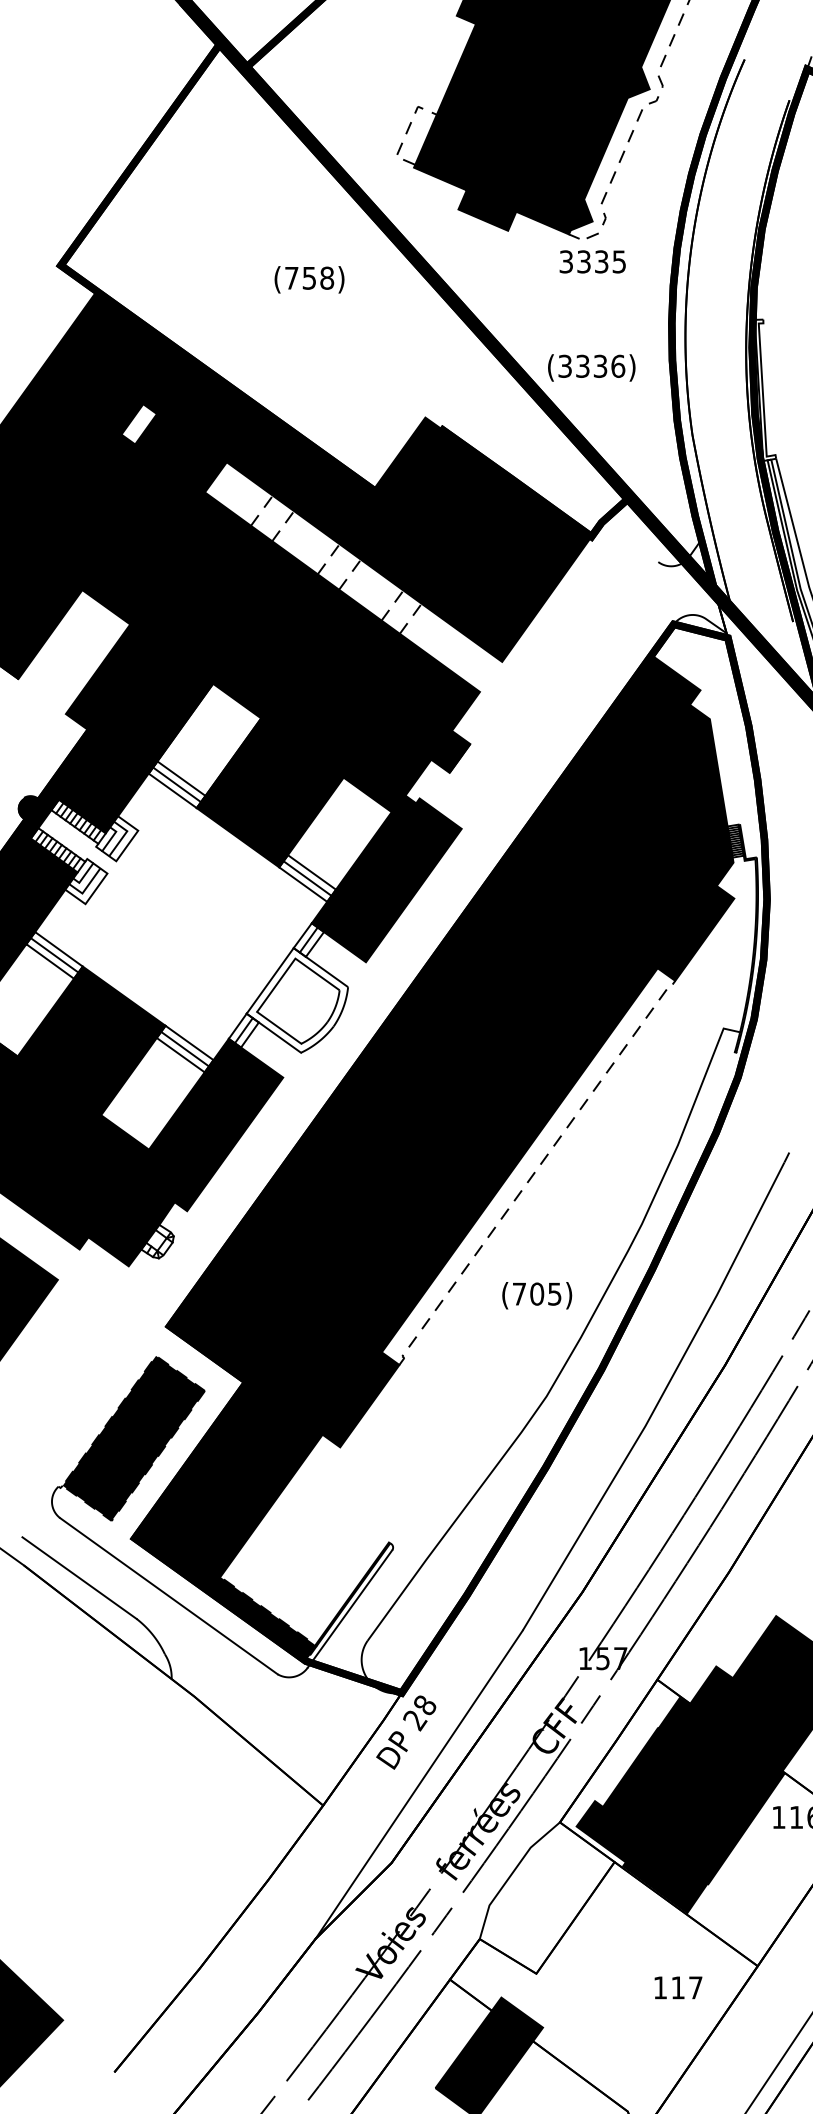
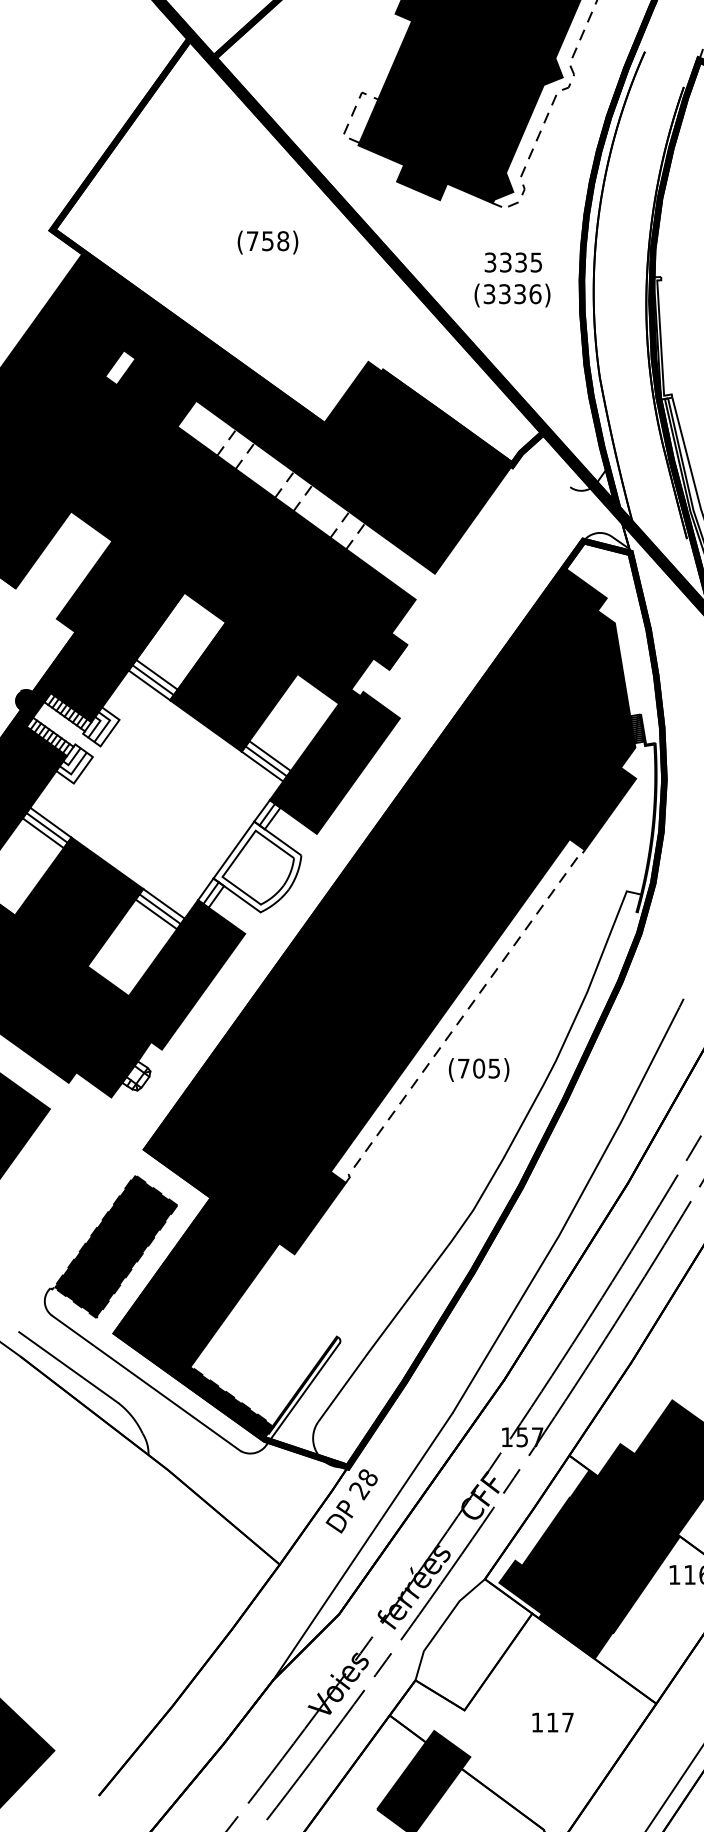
text: (592, 261) -> (513, 262), moved
text: (591, 367) -> (512, 295), moved
text: (537, 1295) -> (479, 1069), moved
text: (678, 1987) -> (553, 1722), moved

